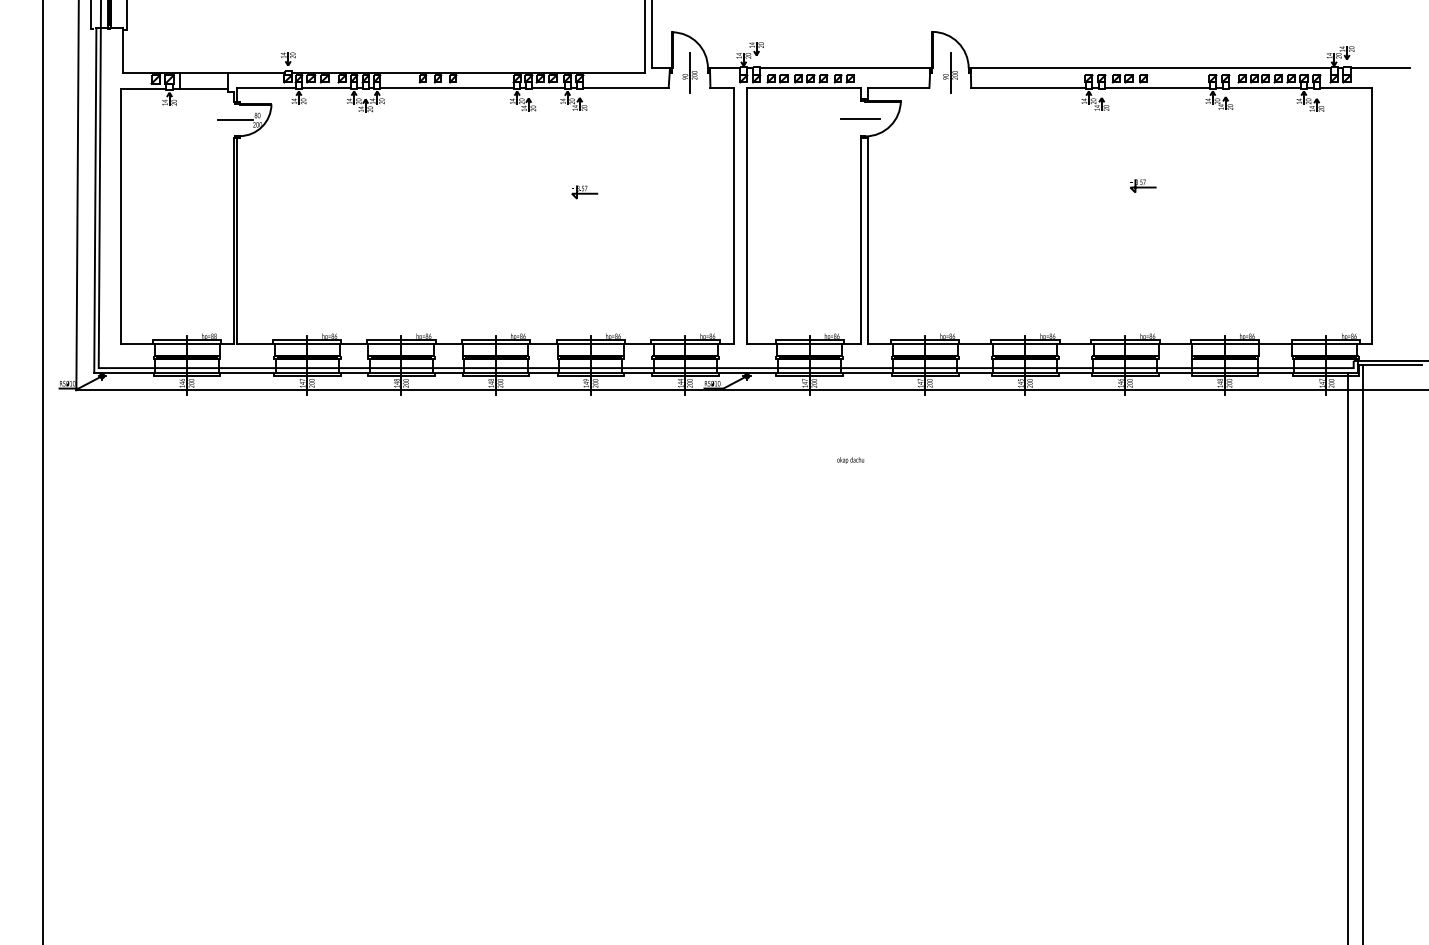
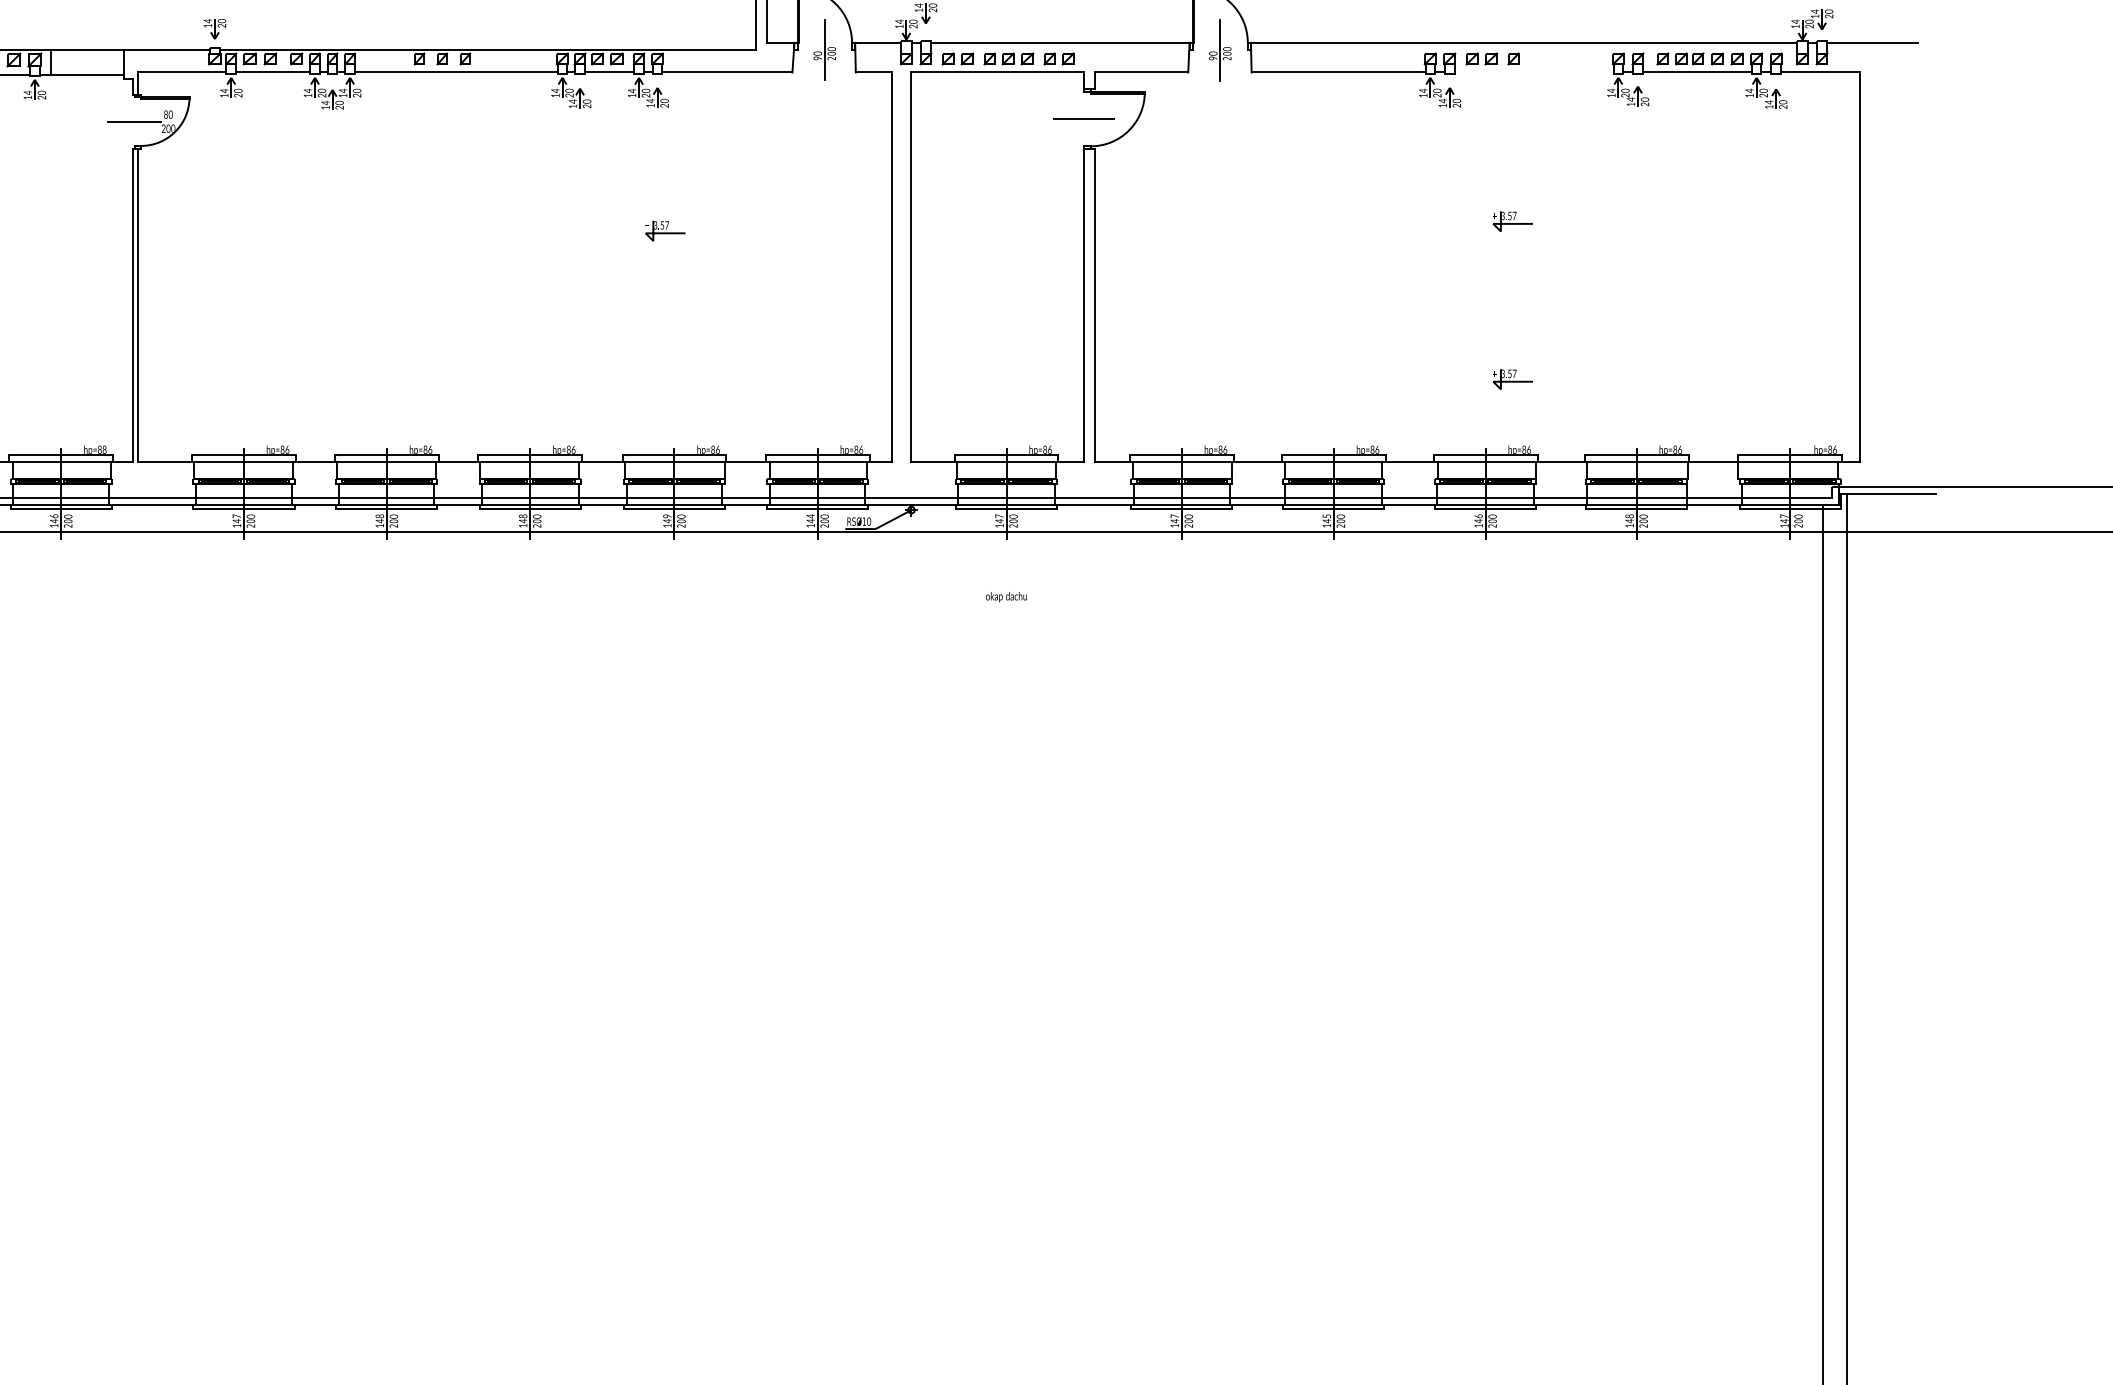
line: (1156, 87) -> (1532, 72), removed
part: (1143, 289) -> (1513, 378), added
text: (850, 460) -> (1006, 597), moved

